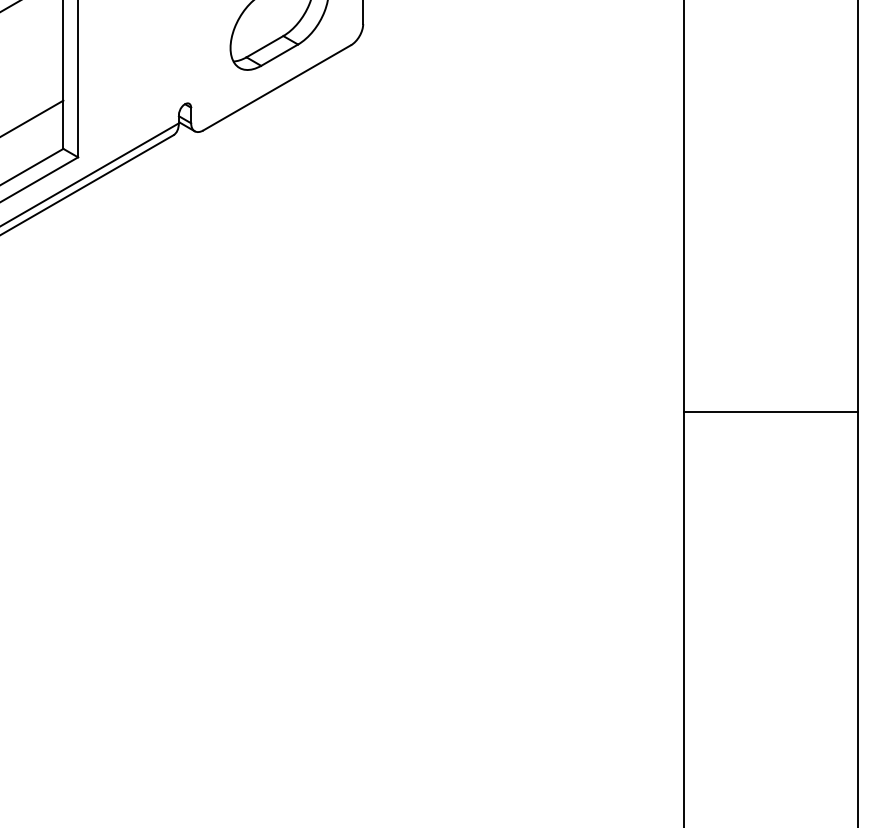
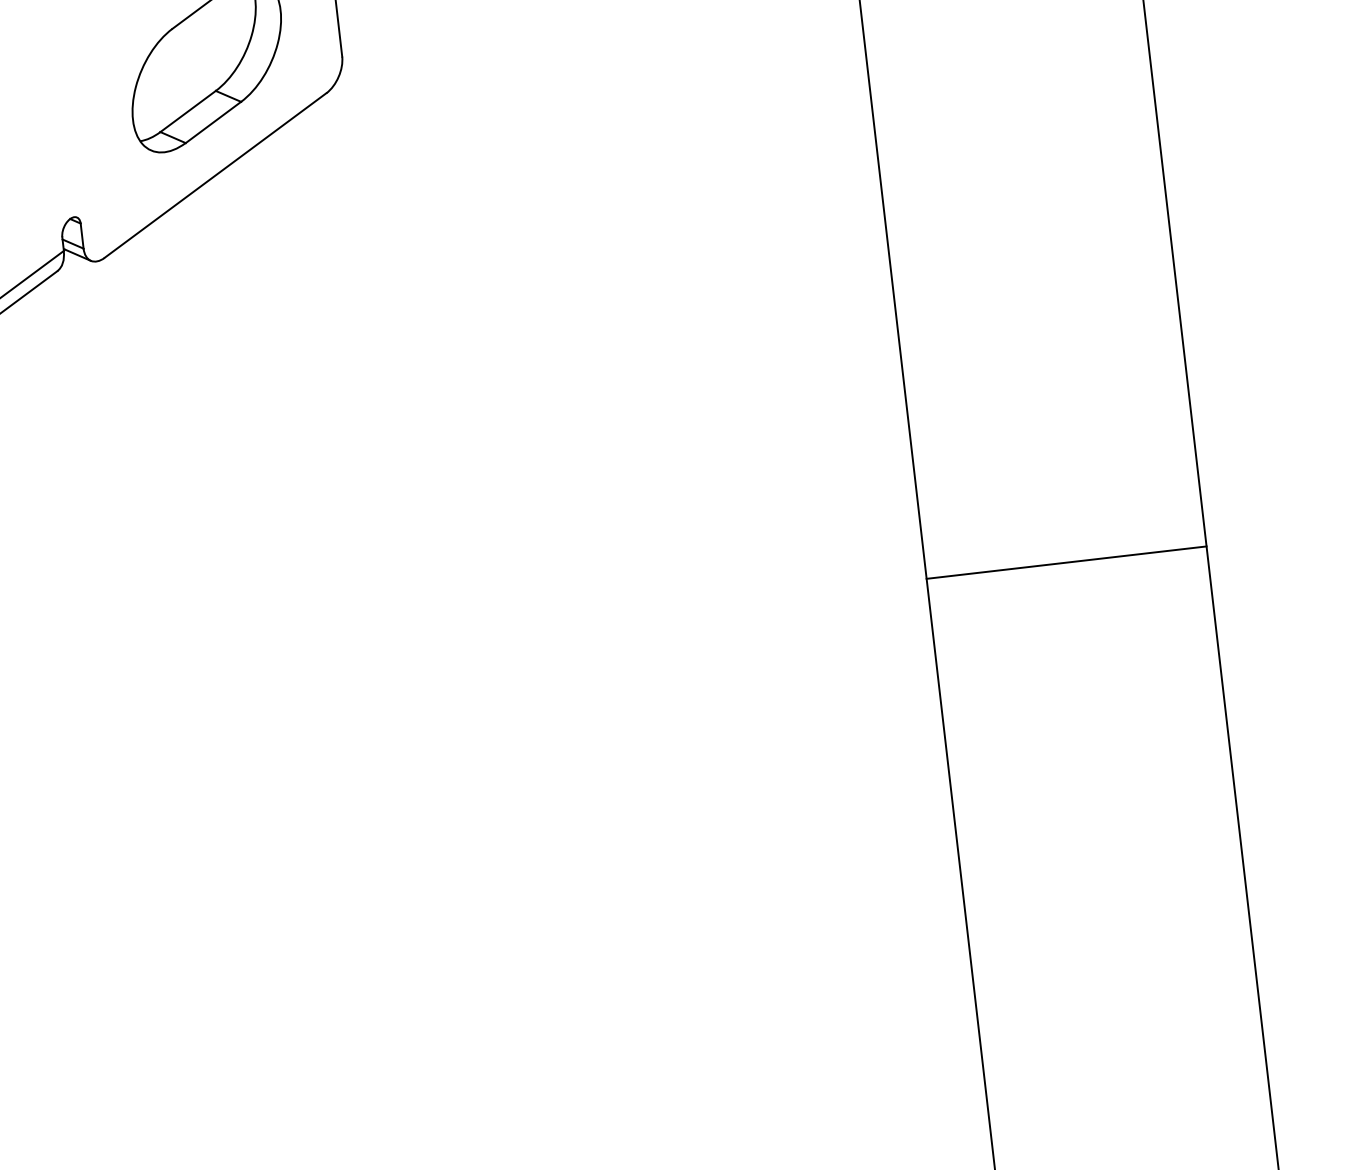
line: (771, 412) -> (1067, 562), moved

